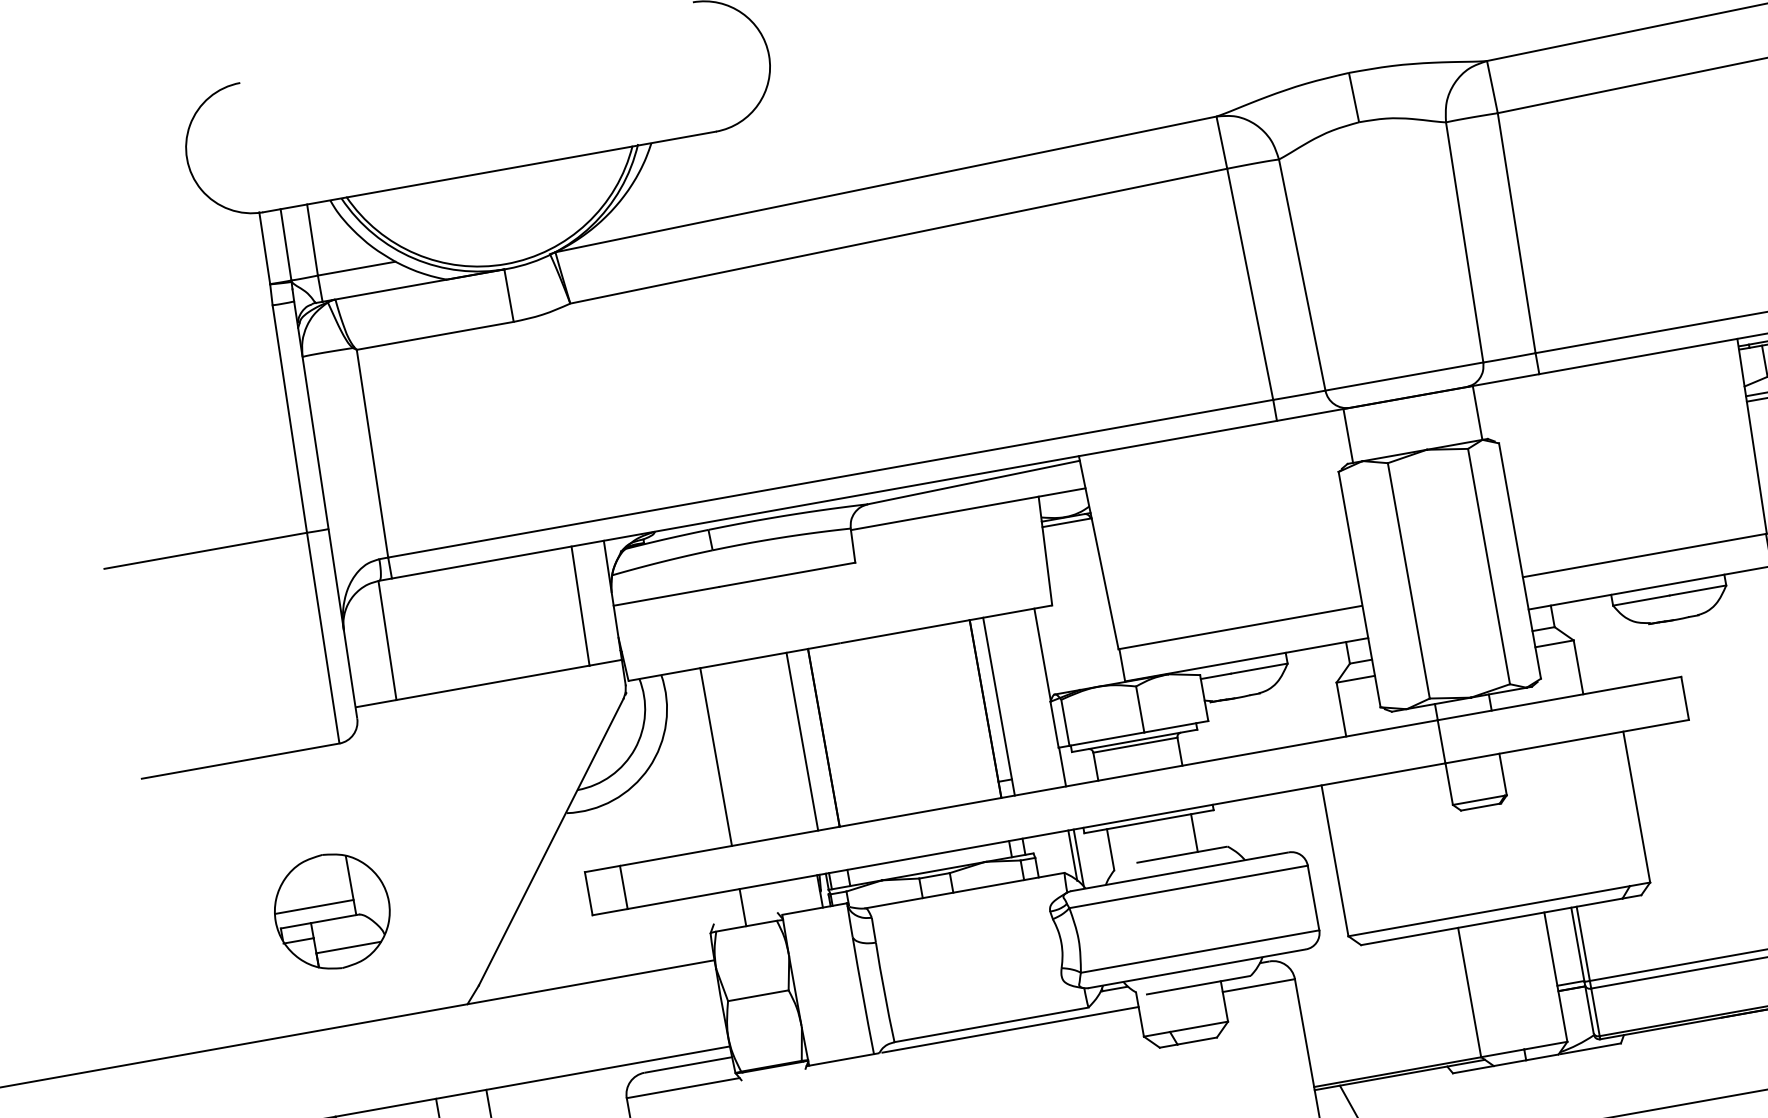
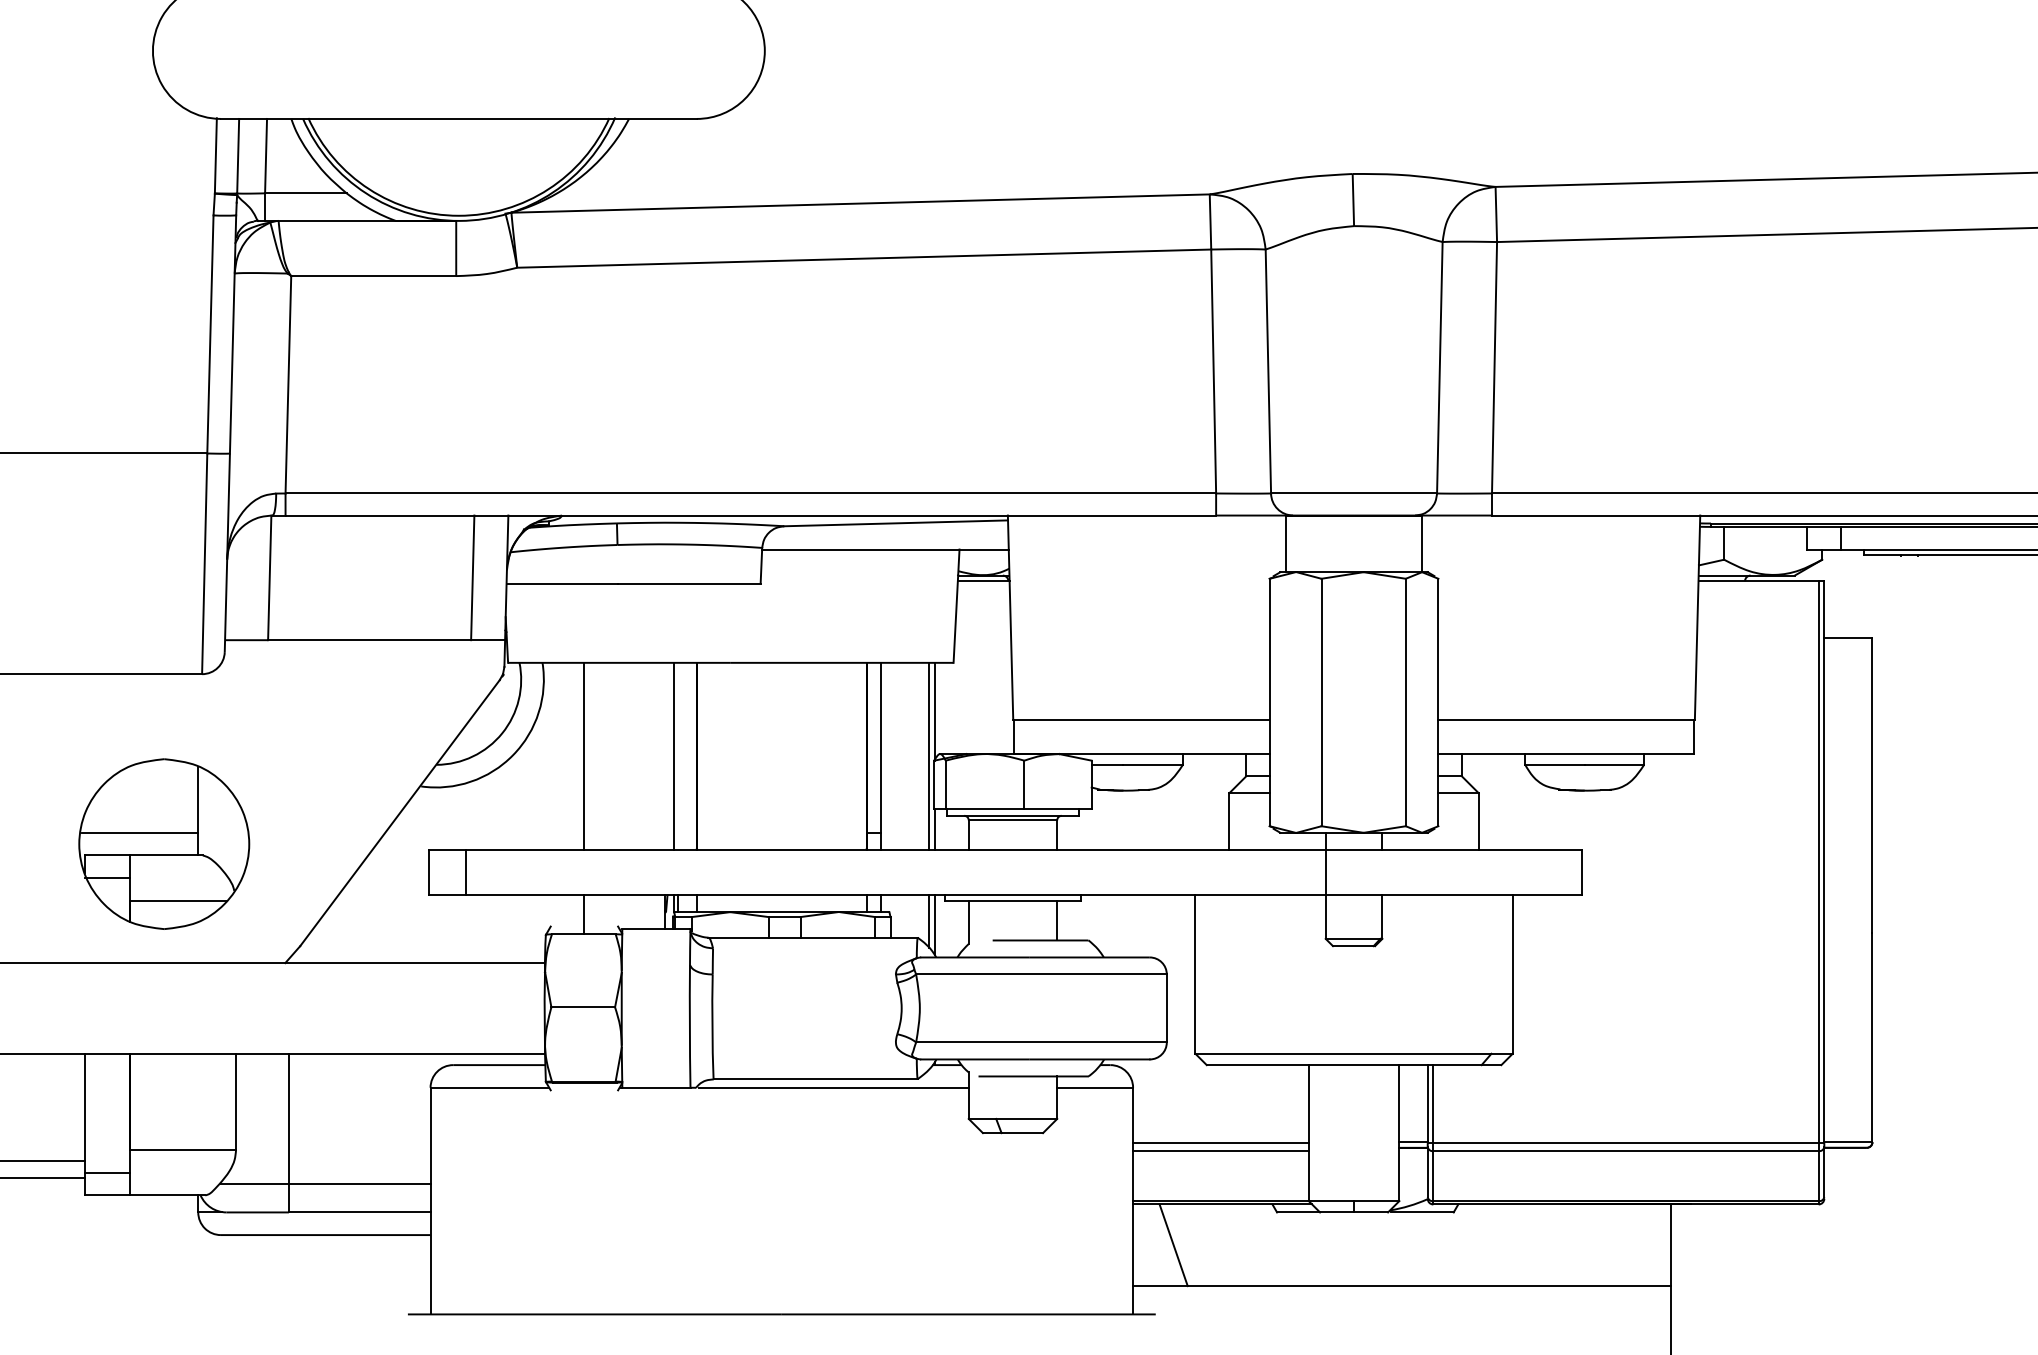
line: (1045, 697) -> (929, 755), added
part: (332, 910) -> (164, 843), size x1.43
line: (1387, 1017) -> (1220, 1143), added
line: (1388, 1024) -> (1220, 1151), added

